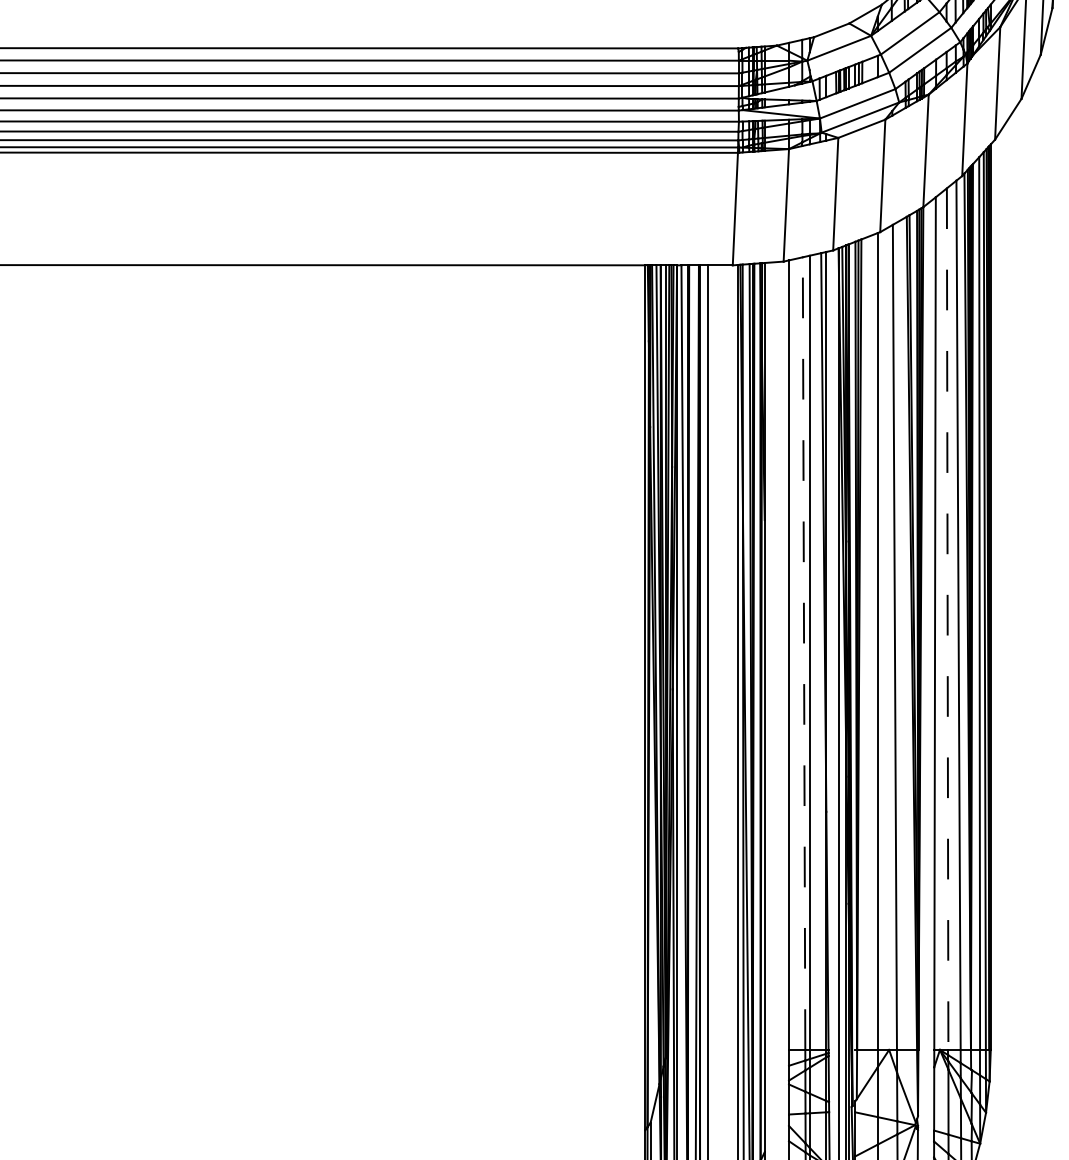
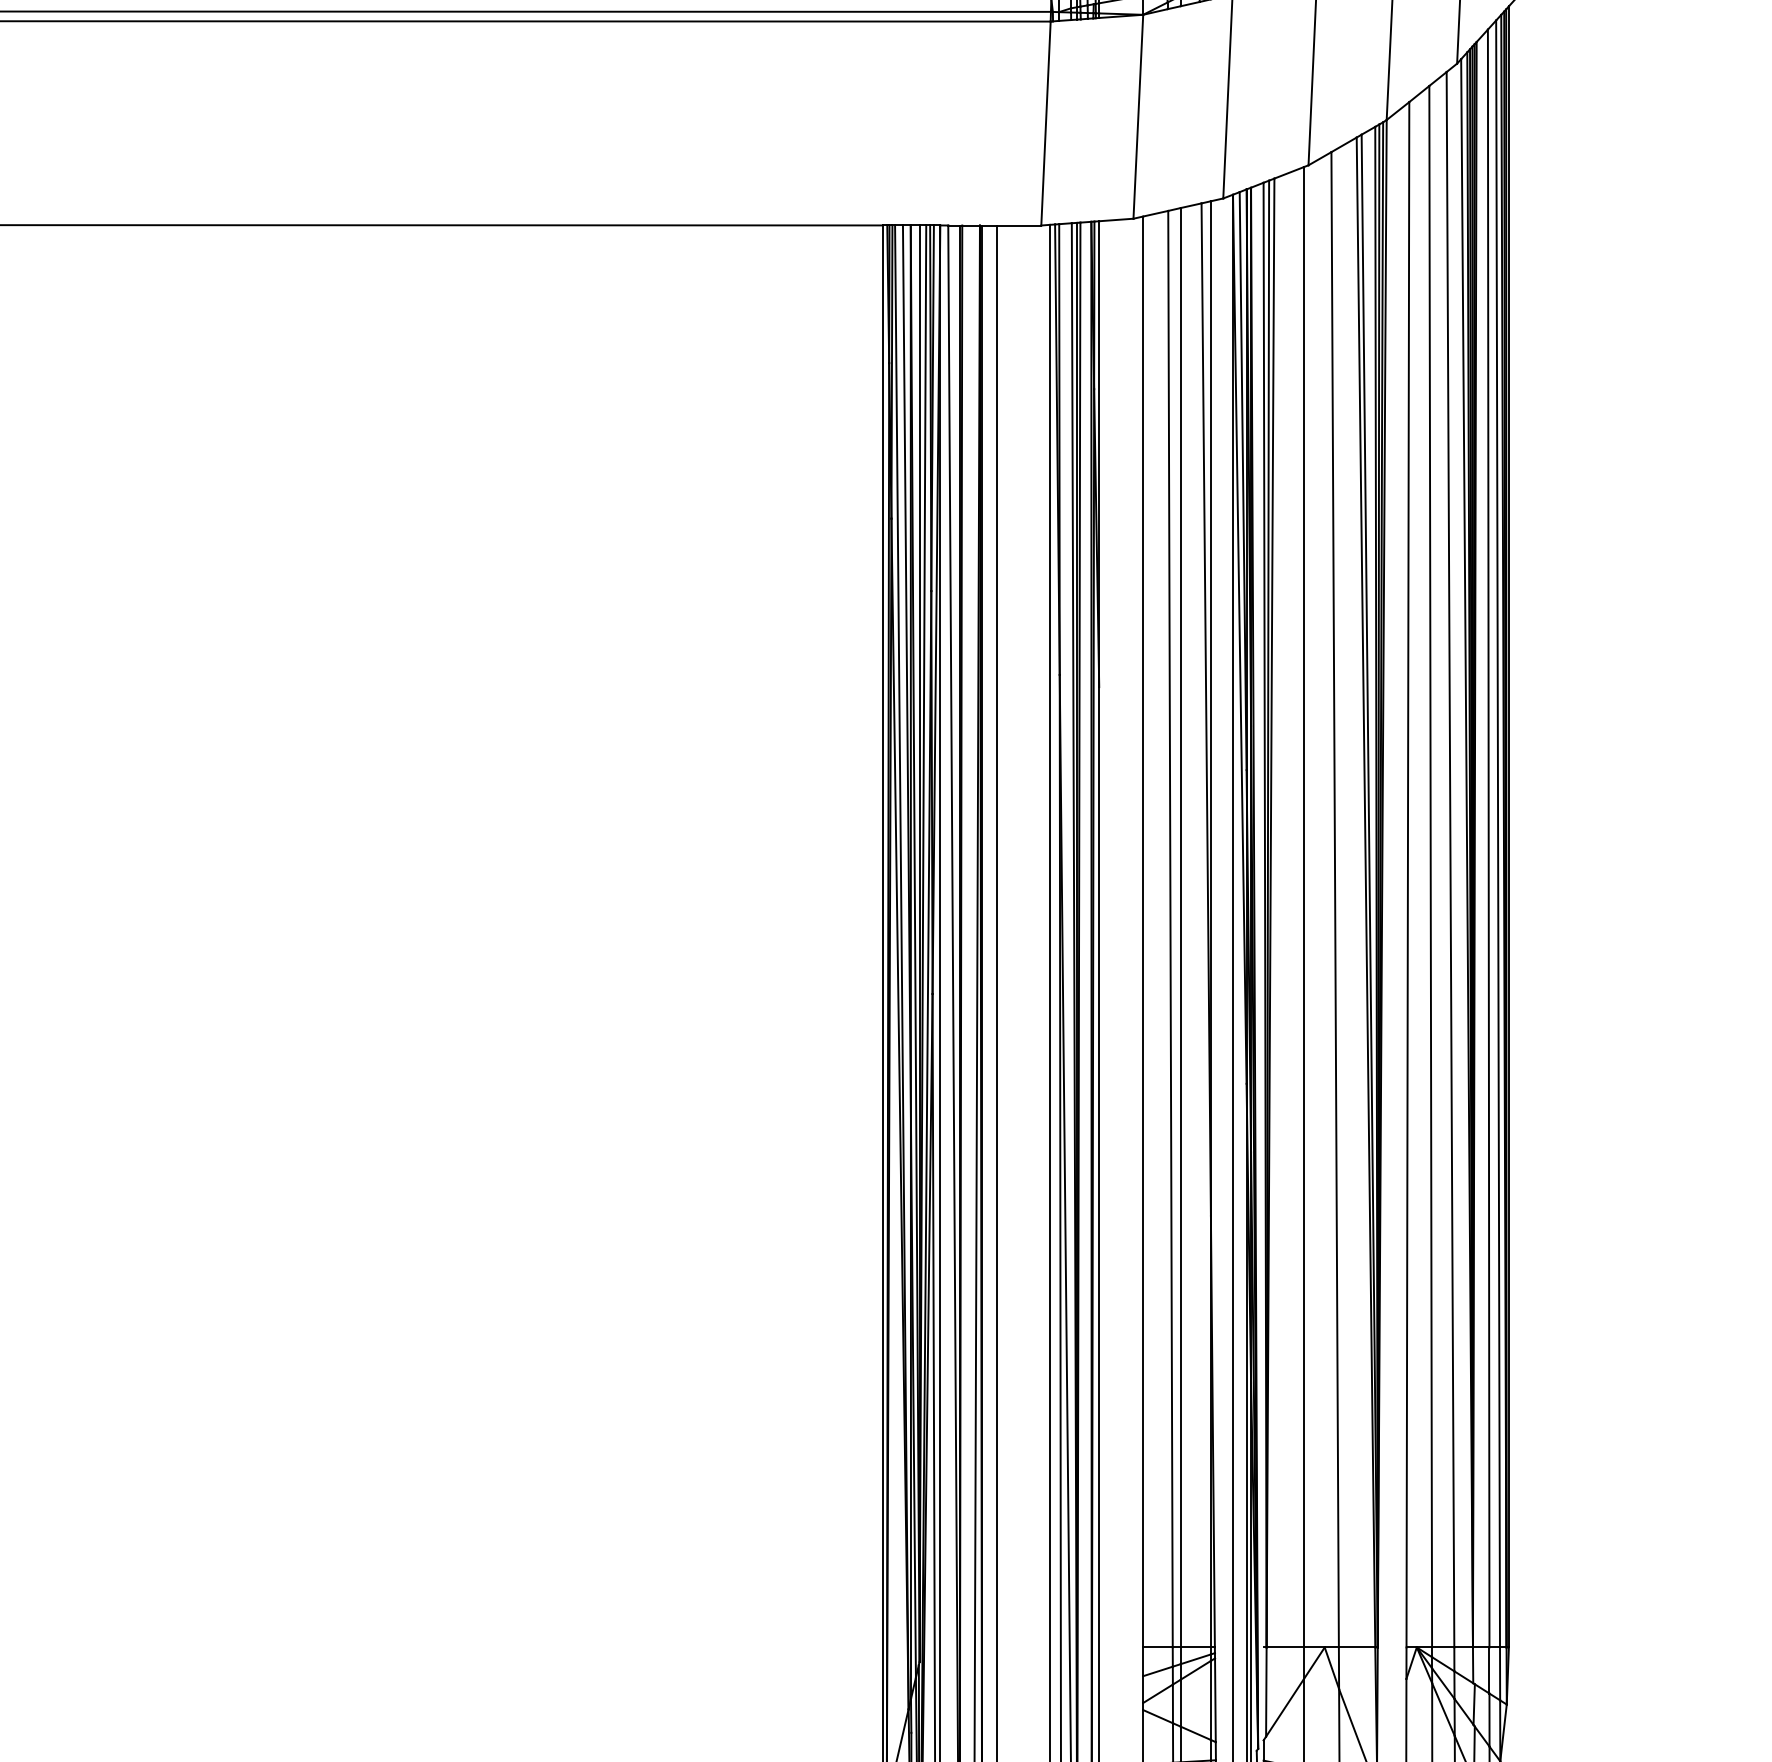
line: (947, 619) -> (1430, 867), dashed -> solid
line: (804, 653) -> (1171, 928), dashed -> solid

